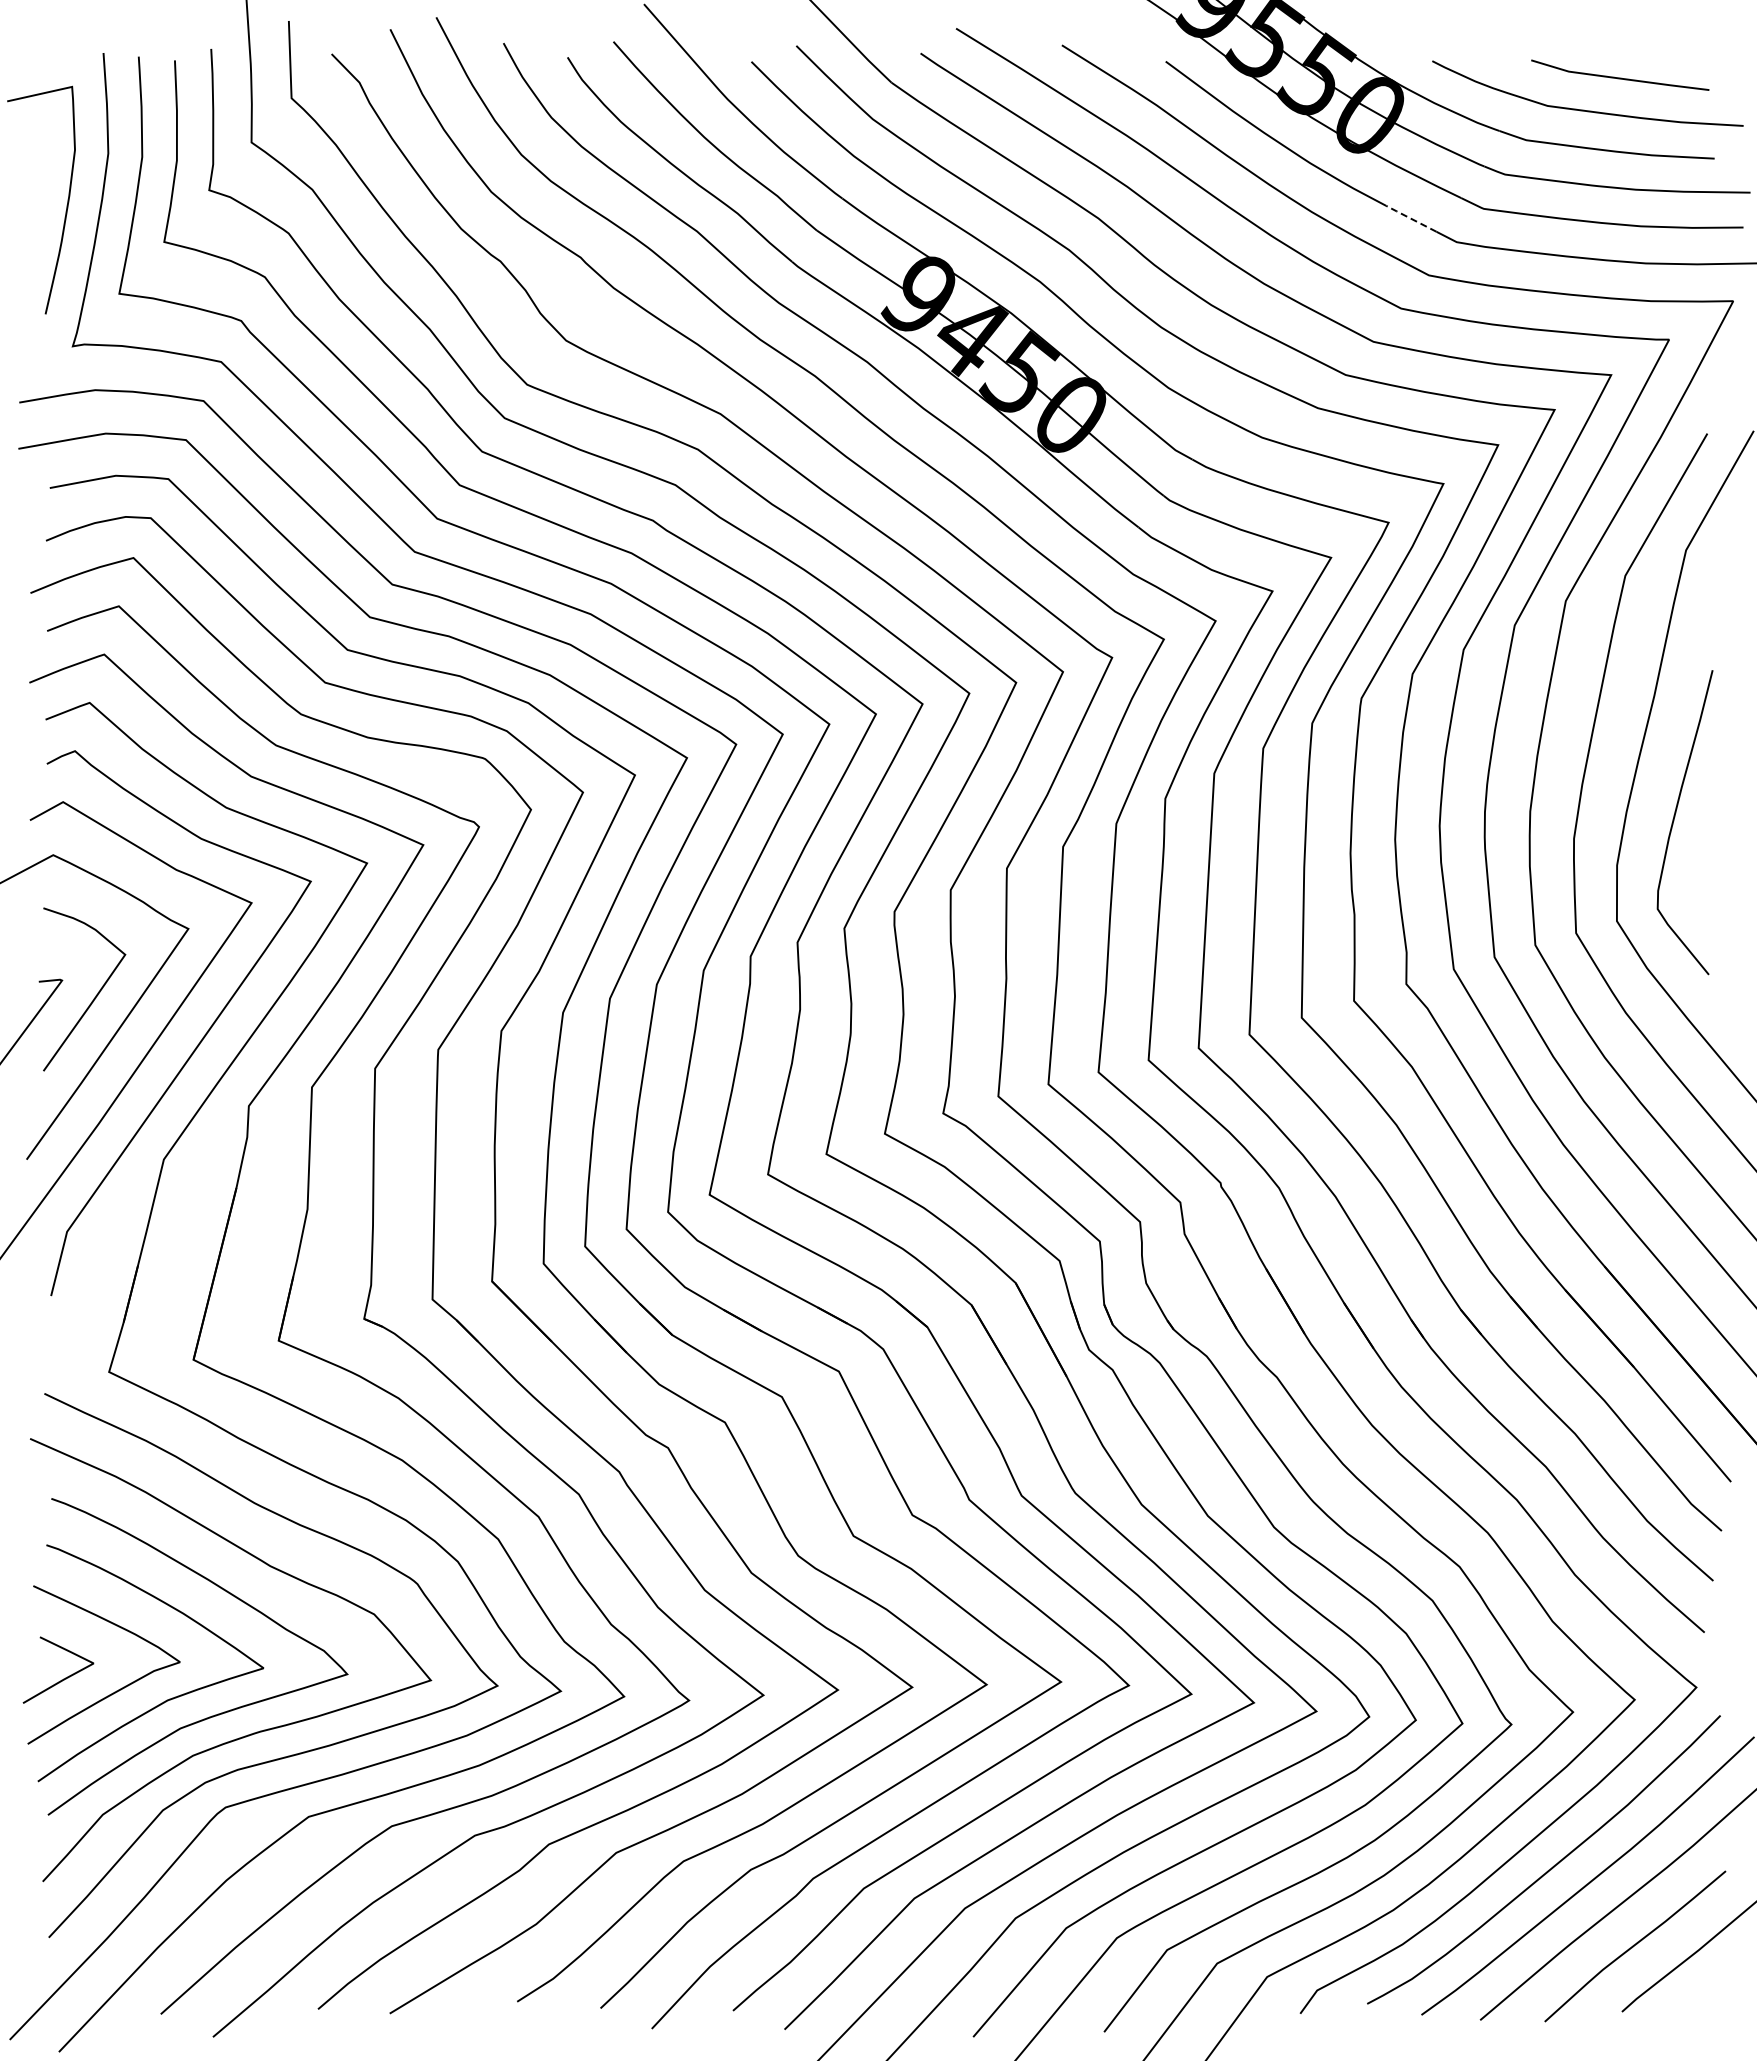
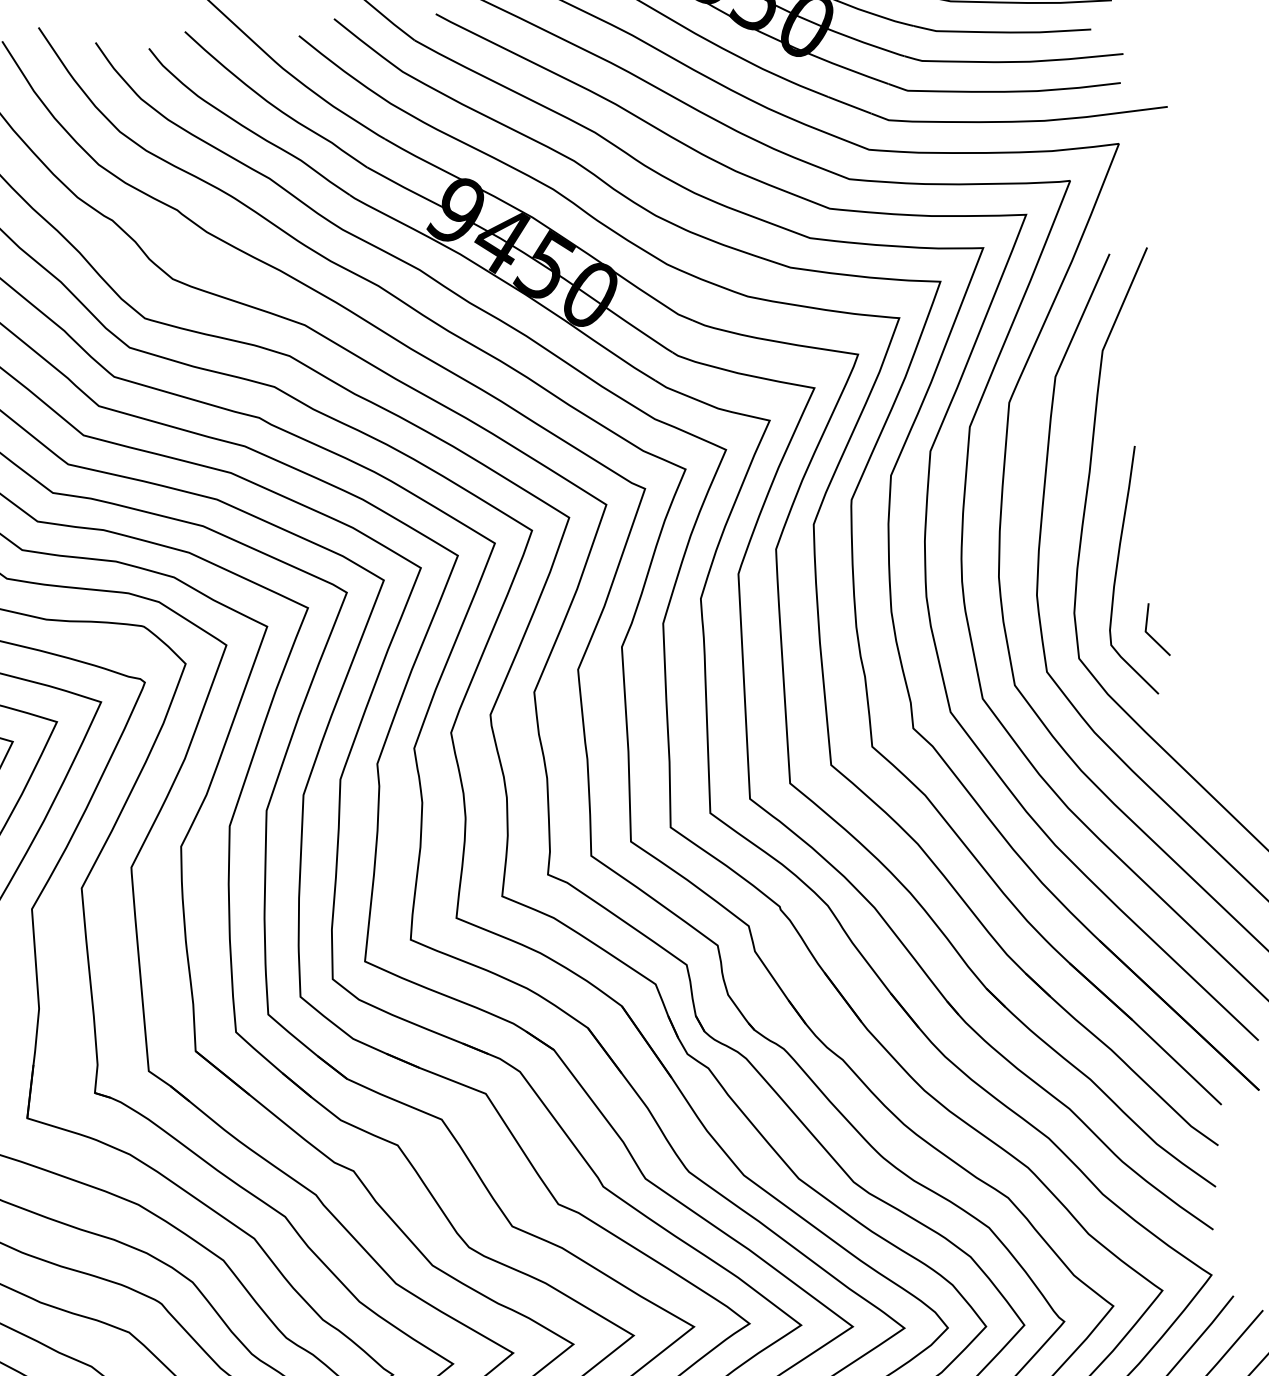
line: (1410, 218) -> (849, 105), dashed -> solid
line: (1706, 901) -> (1150, 634), added

